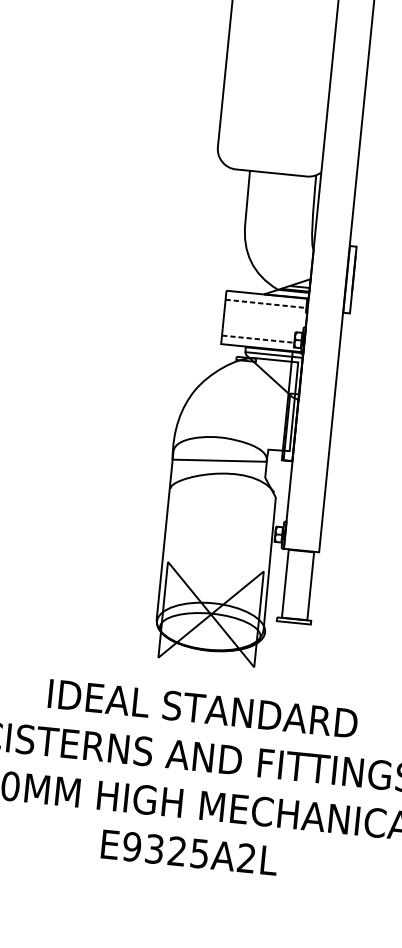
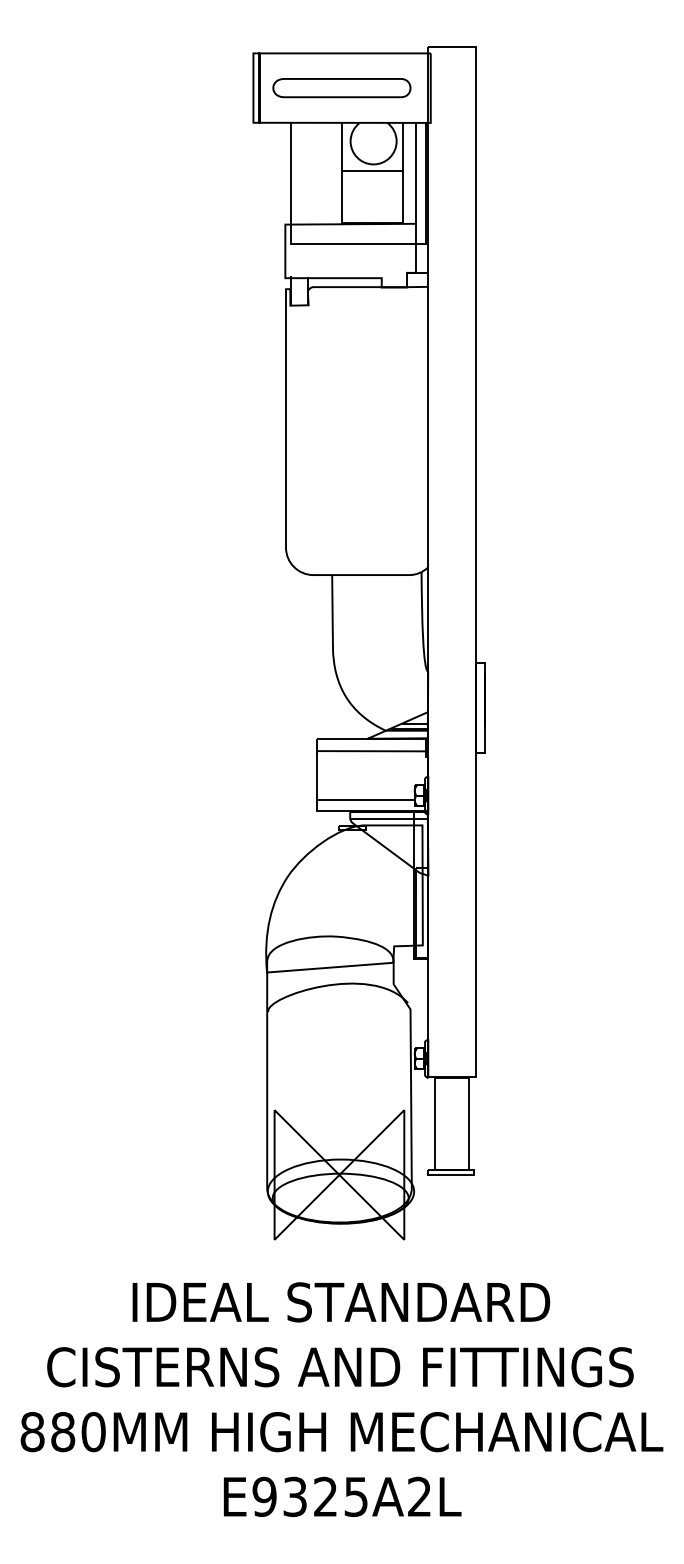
line: (267, 304) -> (373, 751), dashed -> solid
line: (258, 339) -> (365, 799), dashed -> solid

